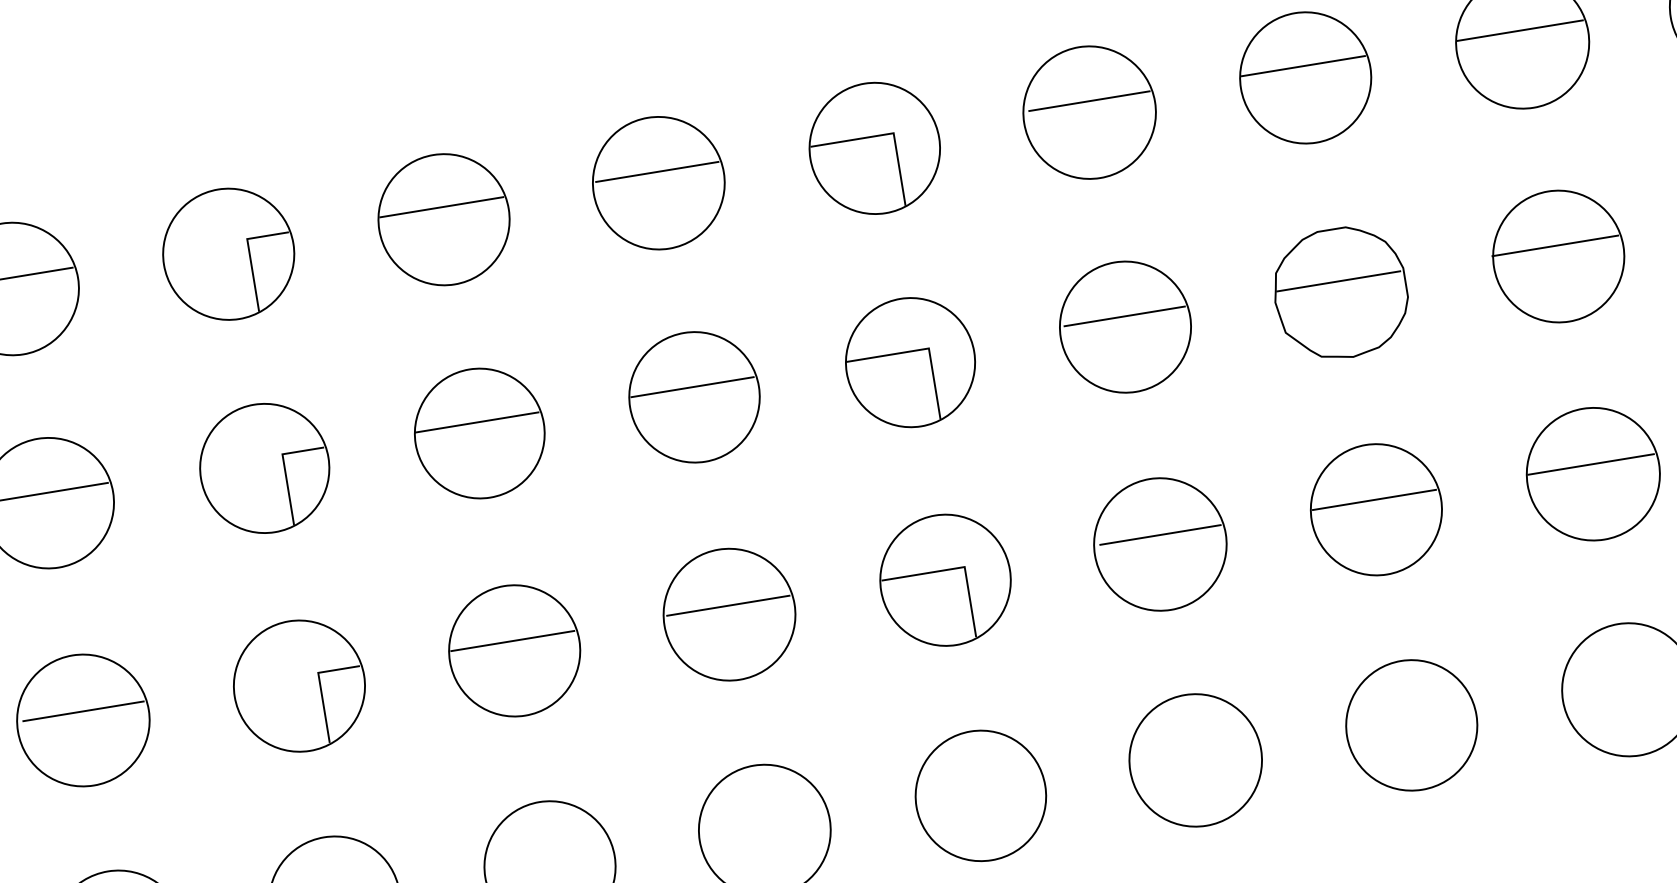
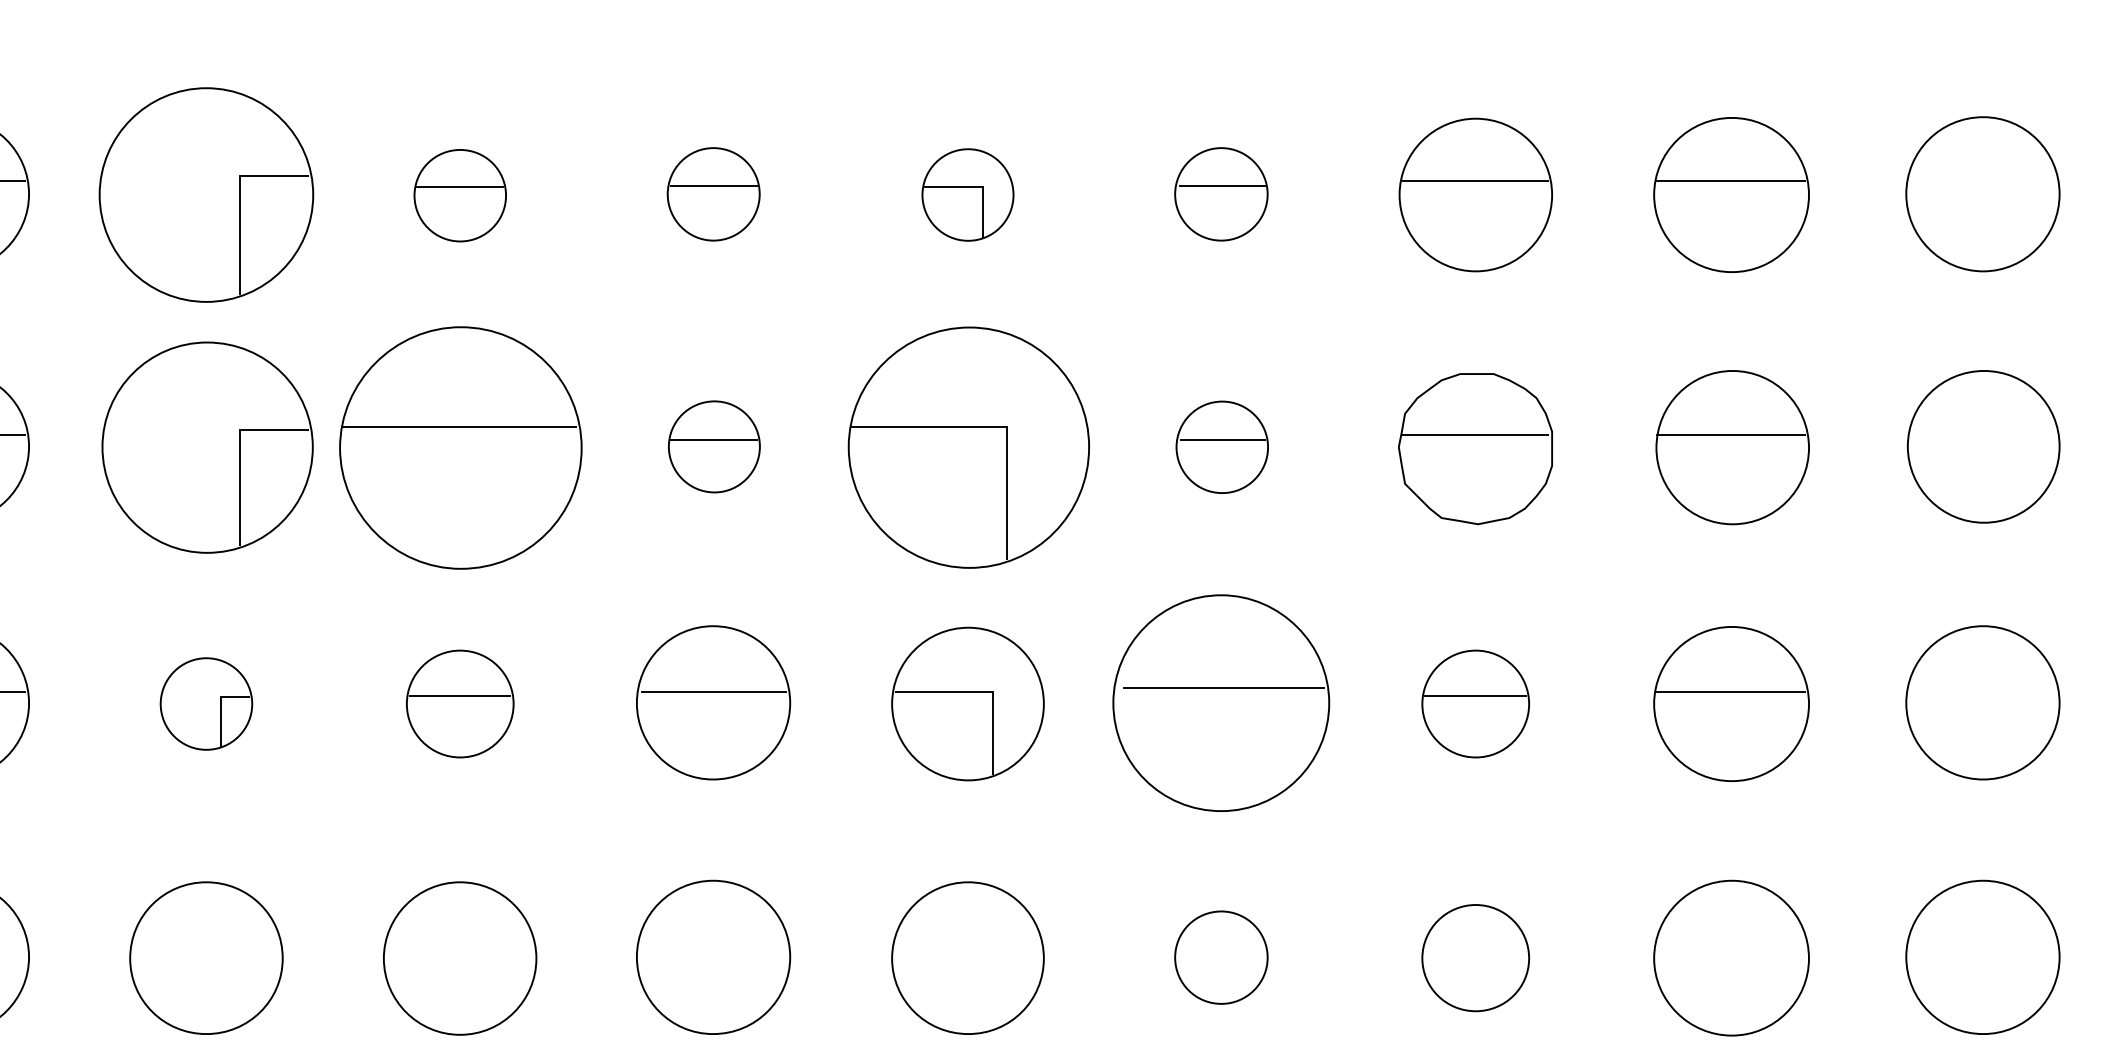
part: (1089, 112) -> (1221, 194), size x0.6
part: (874, 148) -> (967, 194), size x0.6
part: (658, 183) -> (713, 194), size x0.6
part: (444, 219) -> (460, 195), size x0.6
part: (228, 253) -> (206, 194), size x1.4
part: (1125, 327) -> (1222, 447), size x0.6
part: (910, 362) -> (968, 447), size x1.6
part: (694, 397) -> (714, 446), size x0.6
part: (479, 433) -> (460, 447), size x1.6
part: (264, 468) -> (207, 447), size x1.4
part: (1376, 509) -> (1475, 703), size x0.7
part: (1160, 544) -> (1221, 703), size x1.4
part: (514, 650) -> (460, 703), size x0.7
part: (299, 685) -> (206, 703), size x0.6
part: (1411, 724) -> (1475, 957), size x0.7
part: (1195, 760) -> (1221, 957), size x0.6

